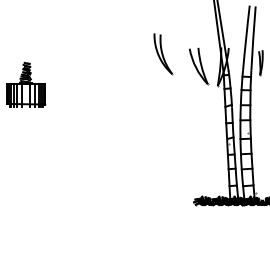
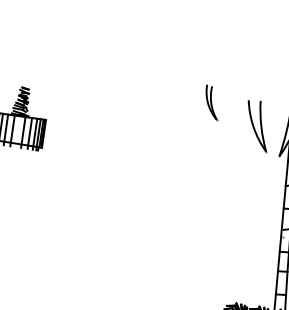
part: (163, 54) -> (212, 102), size x0.6

